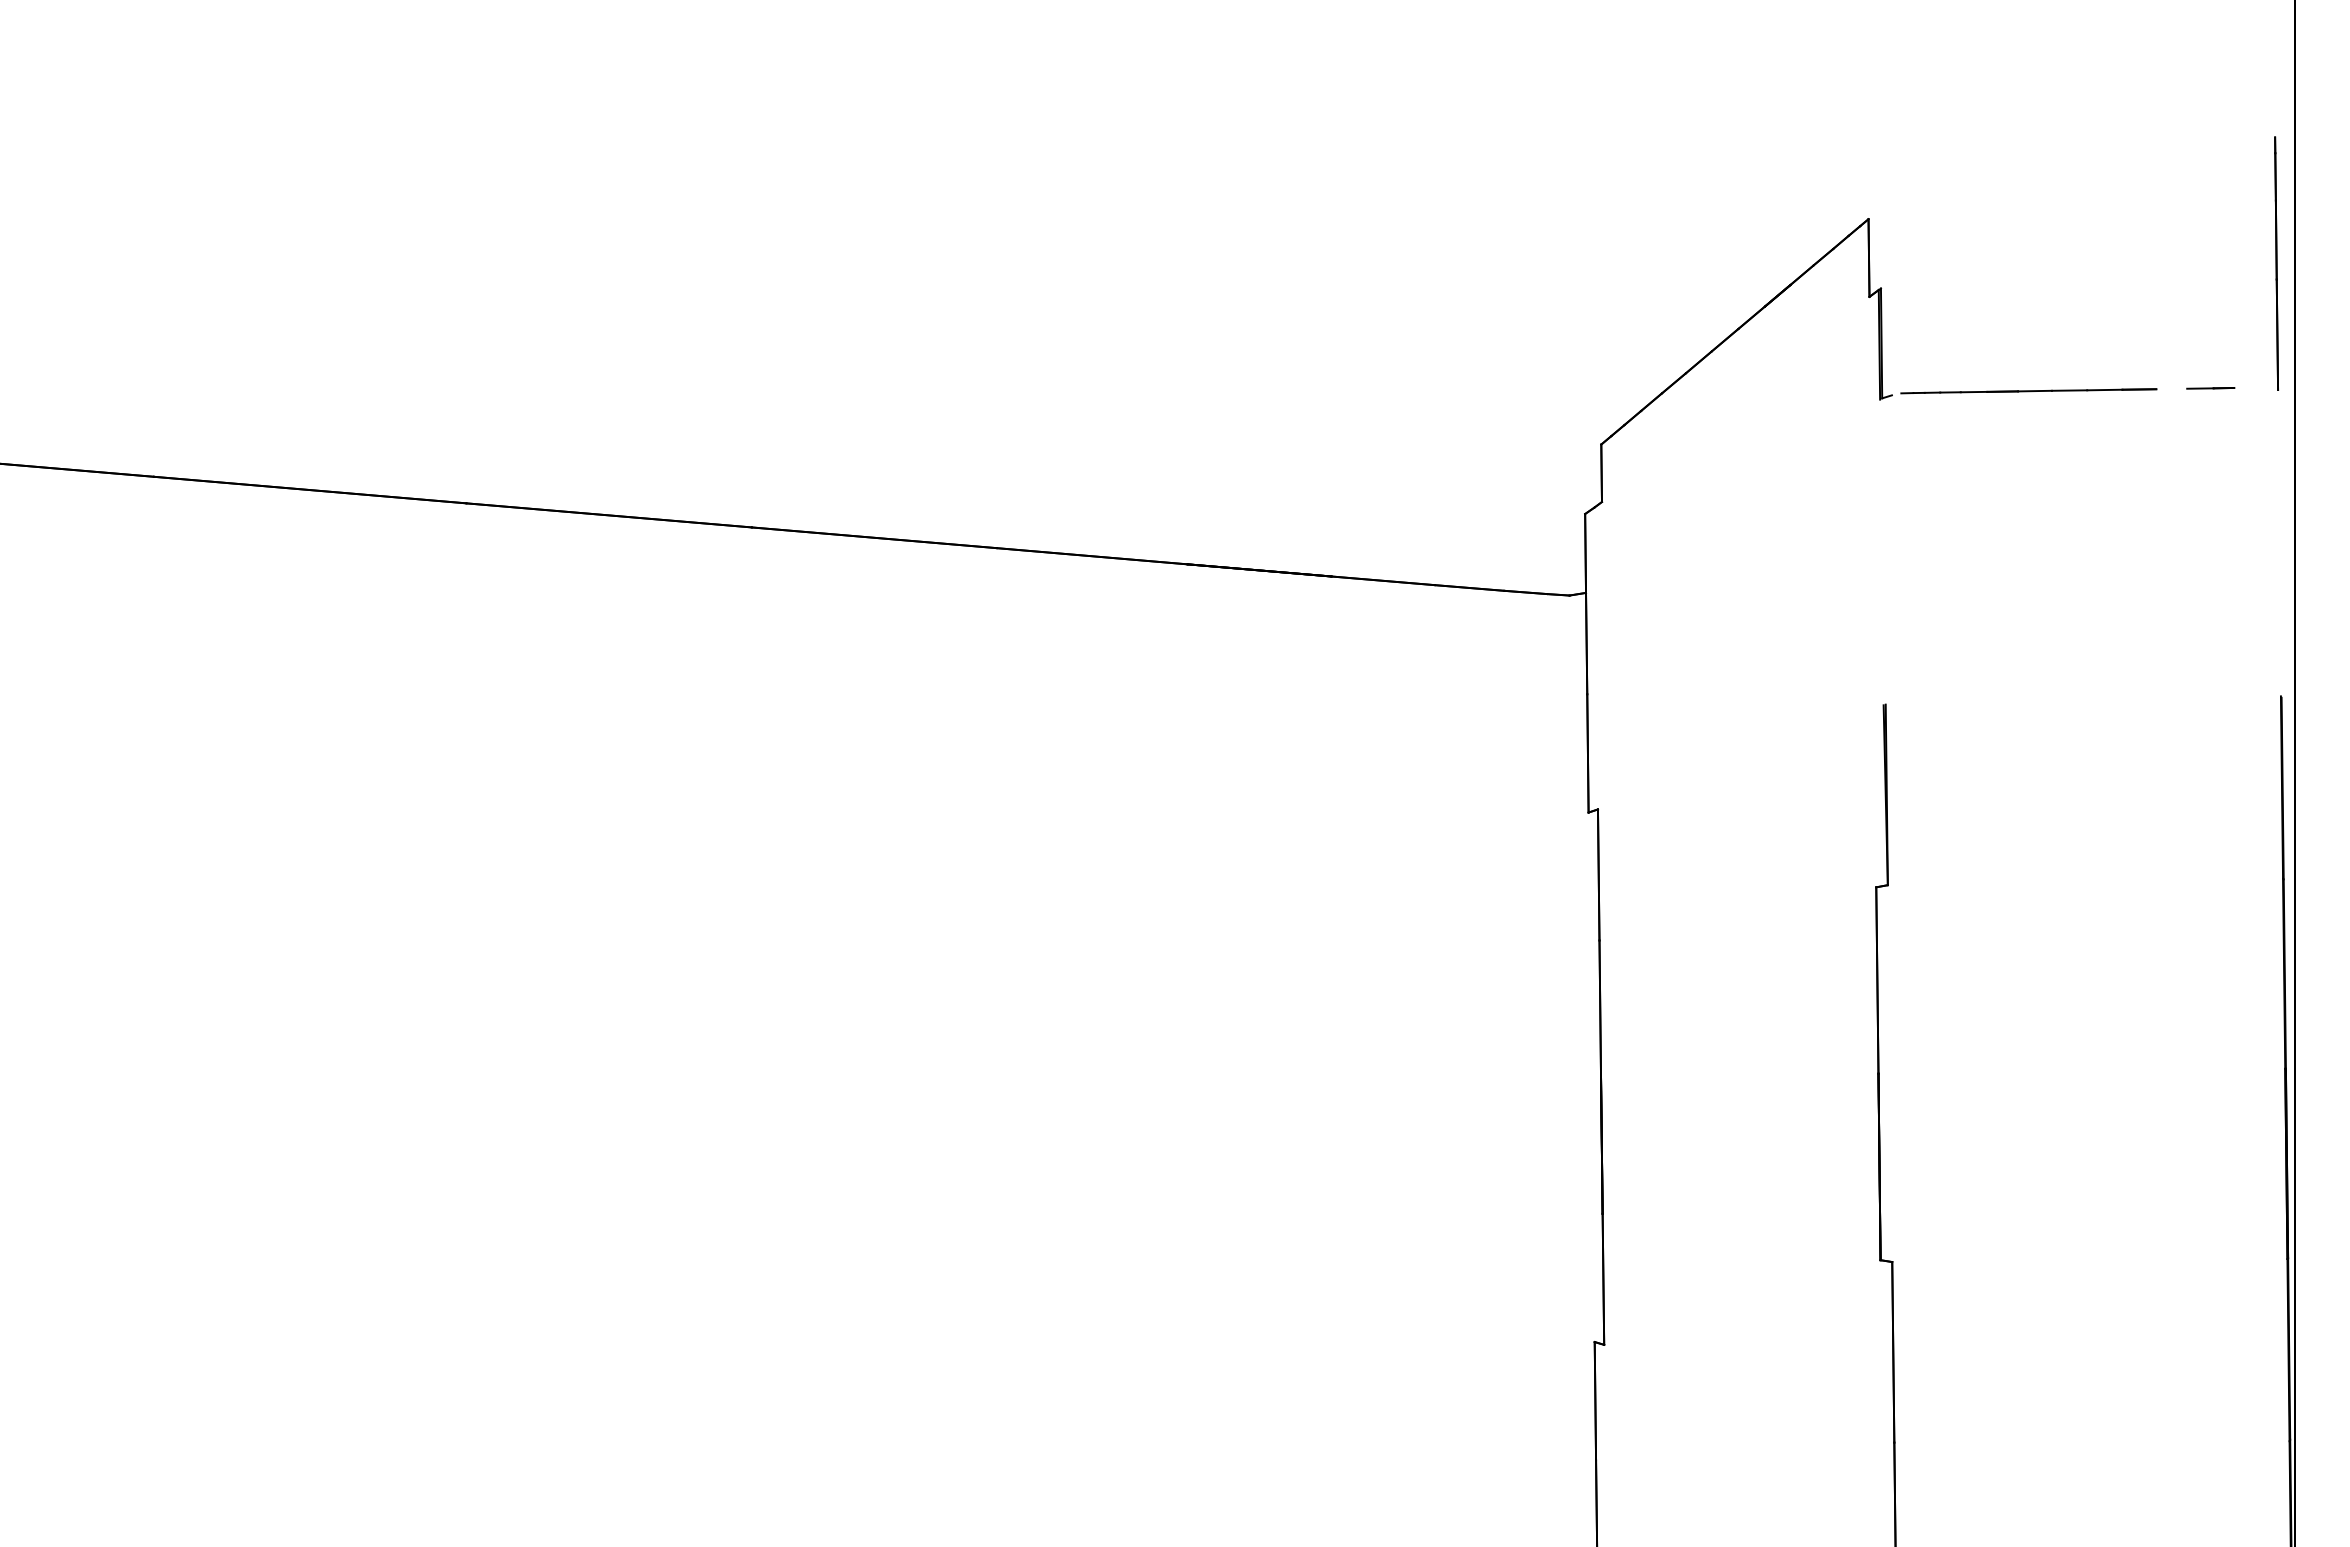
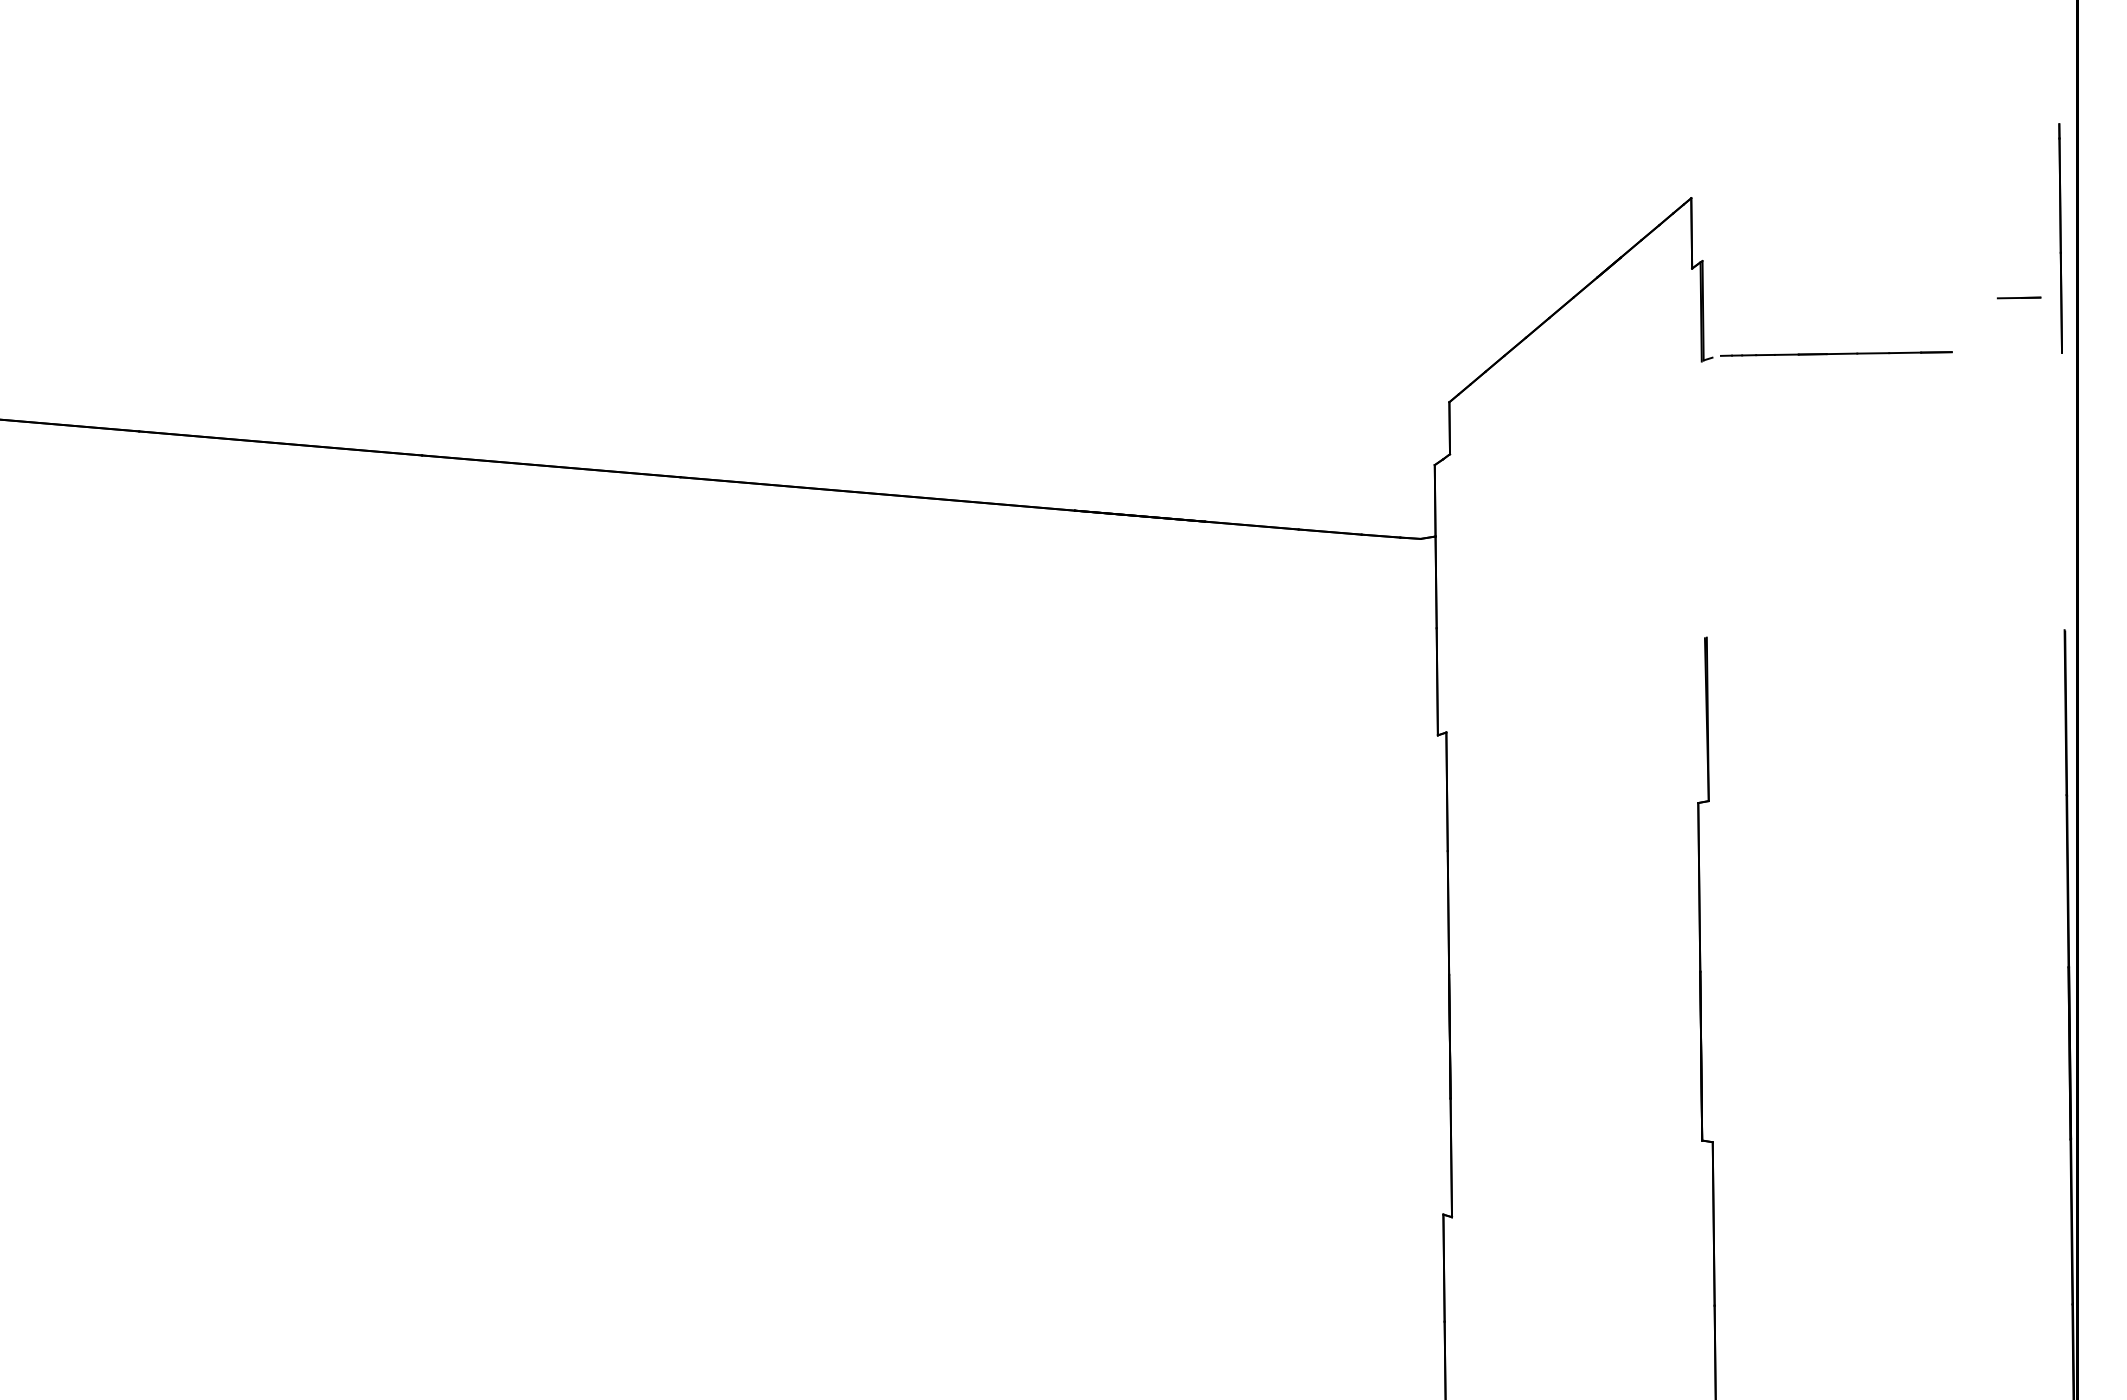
line: (2210, 388) -> (2018, 298), moved

